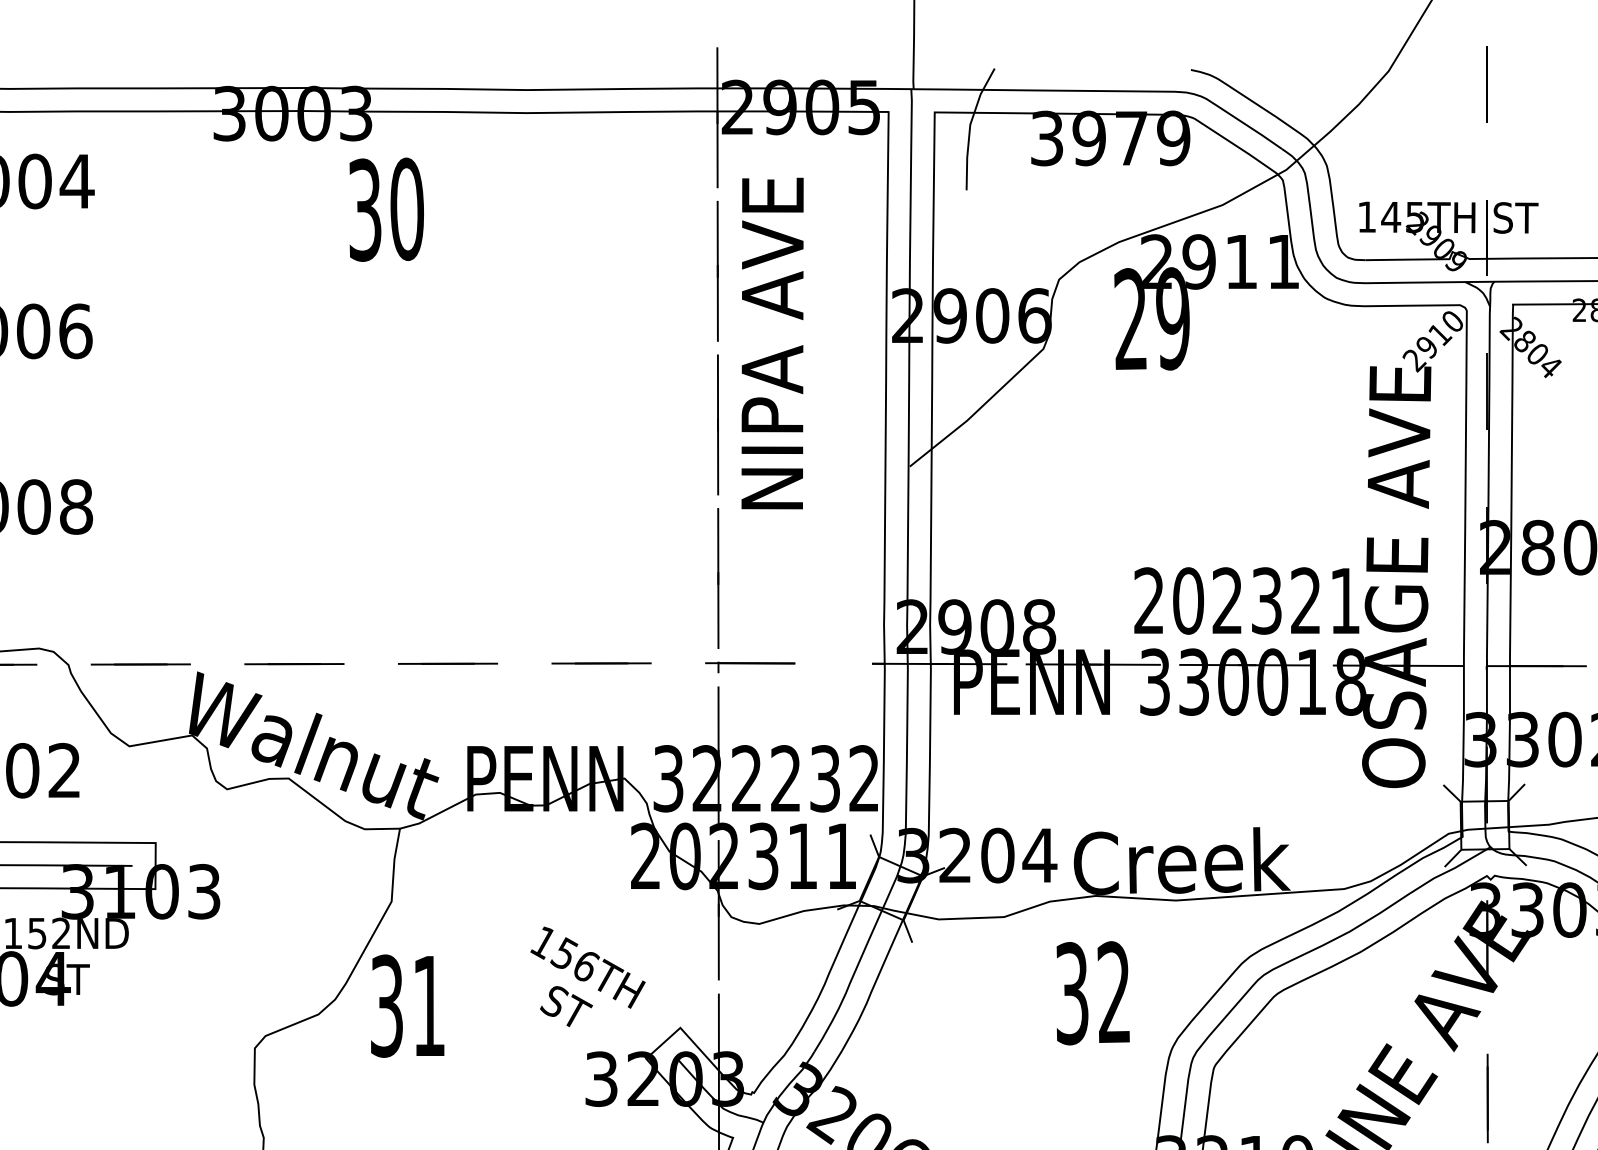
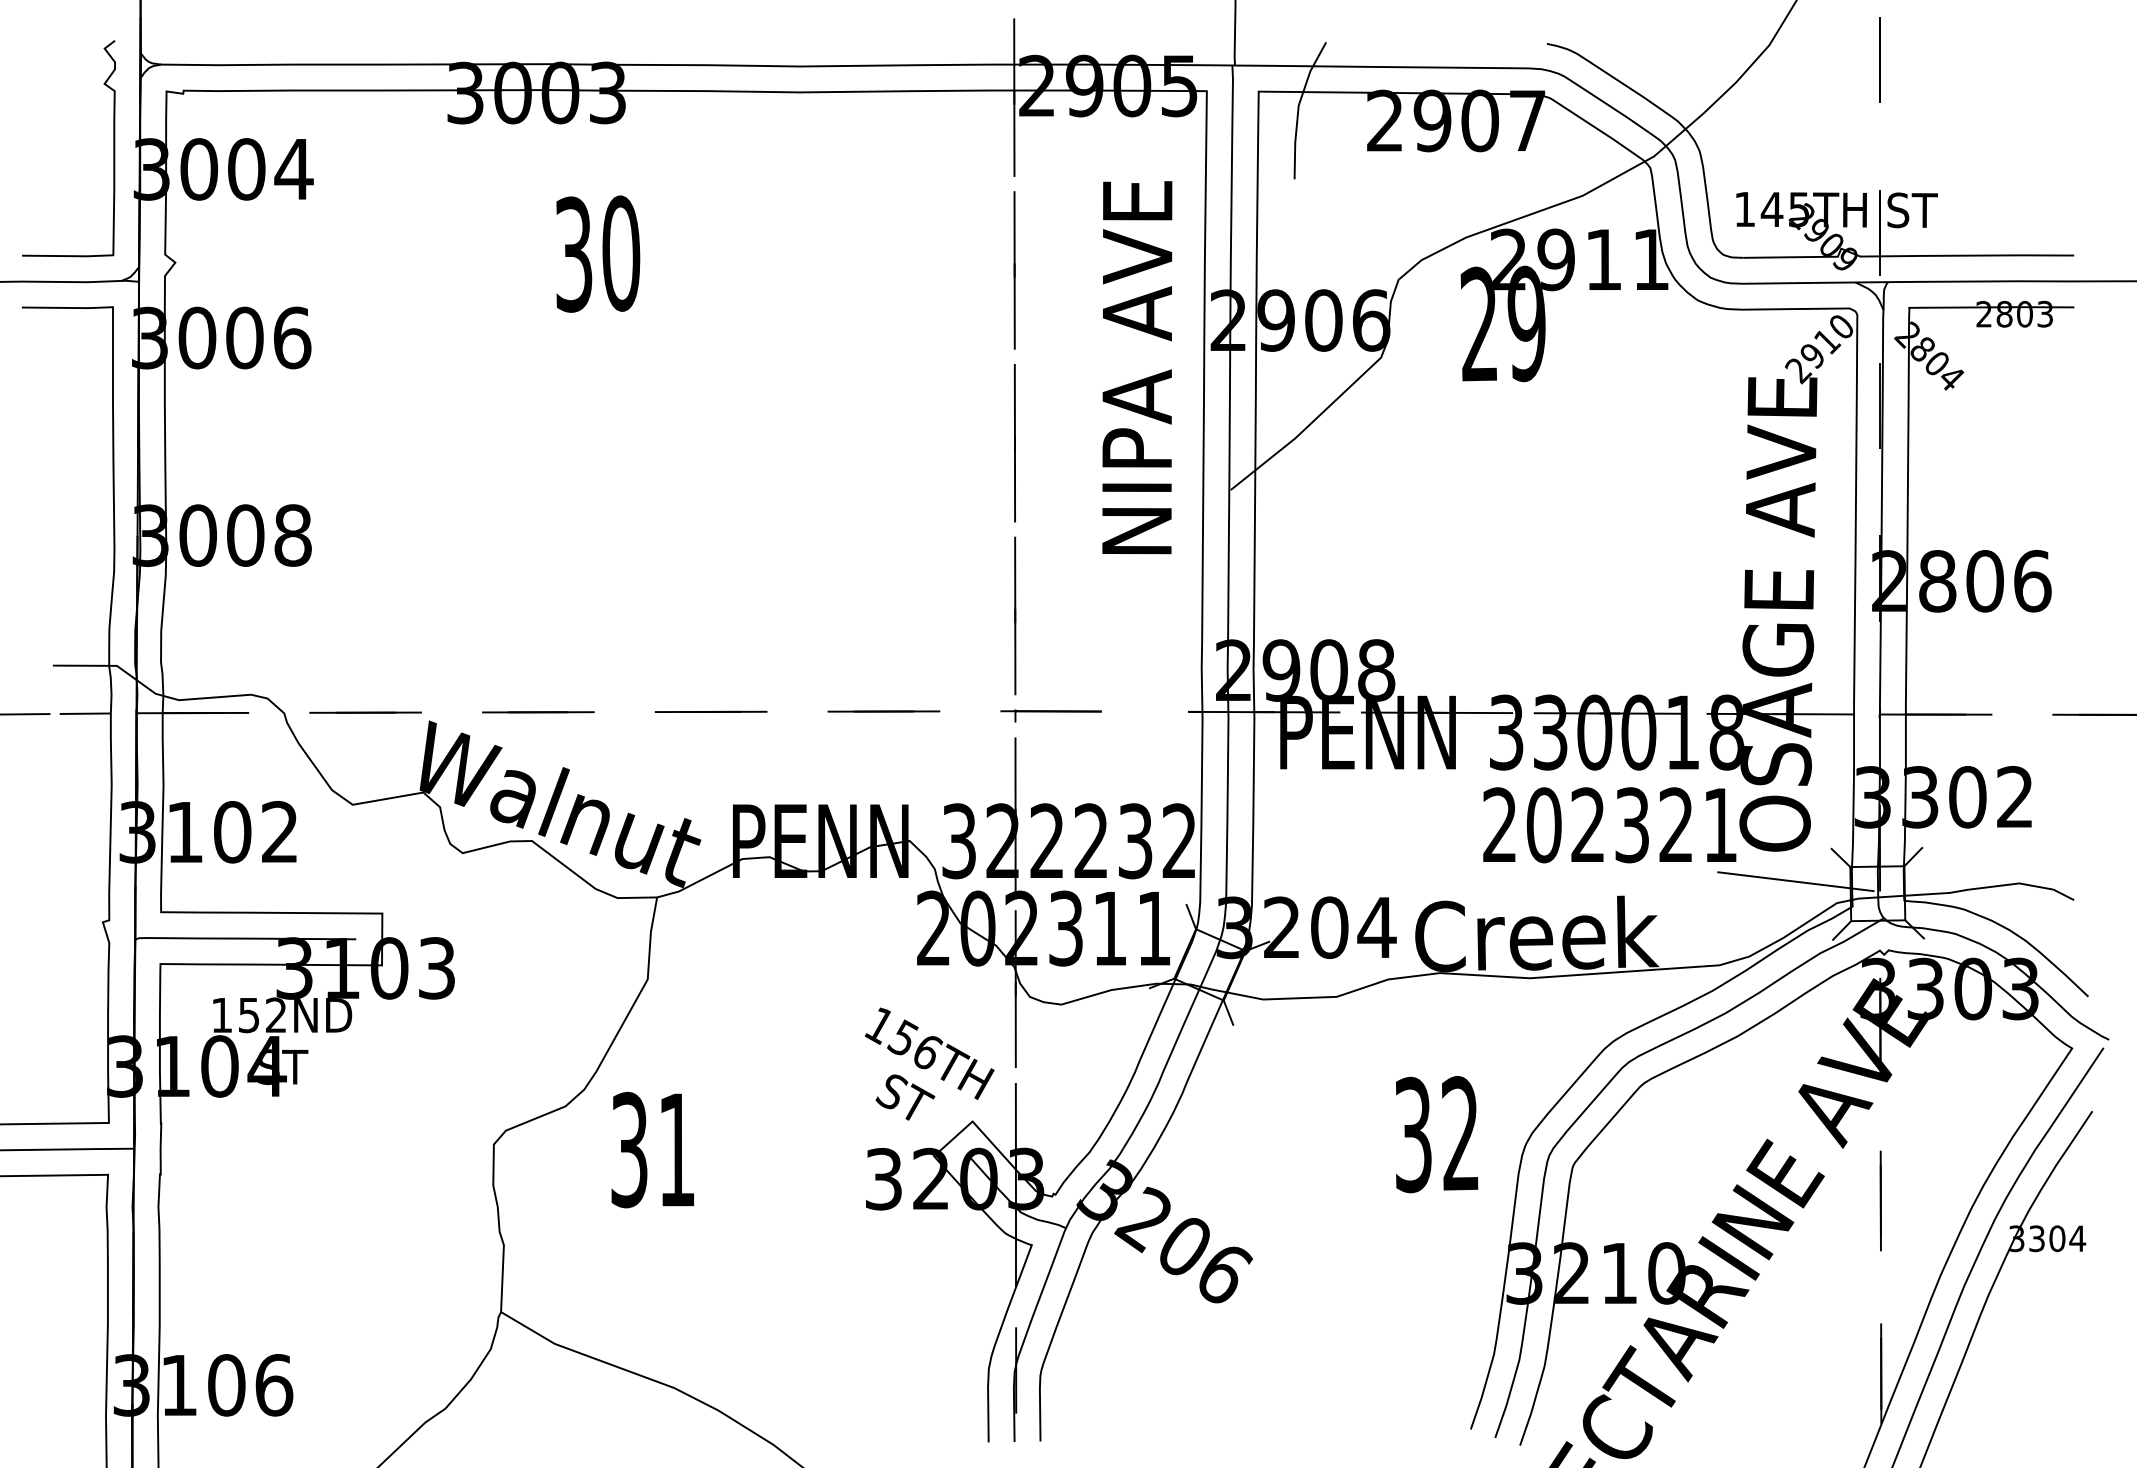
text: (1110, 138) -> (1456, 120), 3979 -> 2907
text: (386, 209) -> (598, 253), moved
text: (772, 343) -> (1137, 367), moved
text: (1246, 601) -> (1609, 825), moved
line: (1411, 814) -> (1795, 881), added
text: (587, 976) -> (929, 1063), moved
text: (1093, 993) -> (1437, 1134), moved
text: (407, 1006) -> (652, 1150), moved

